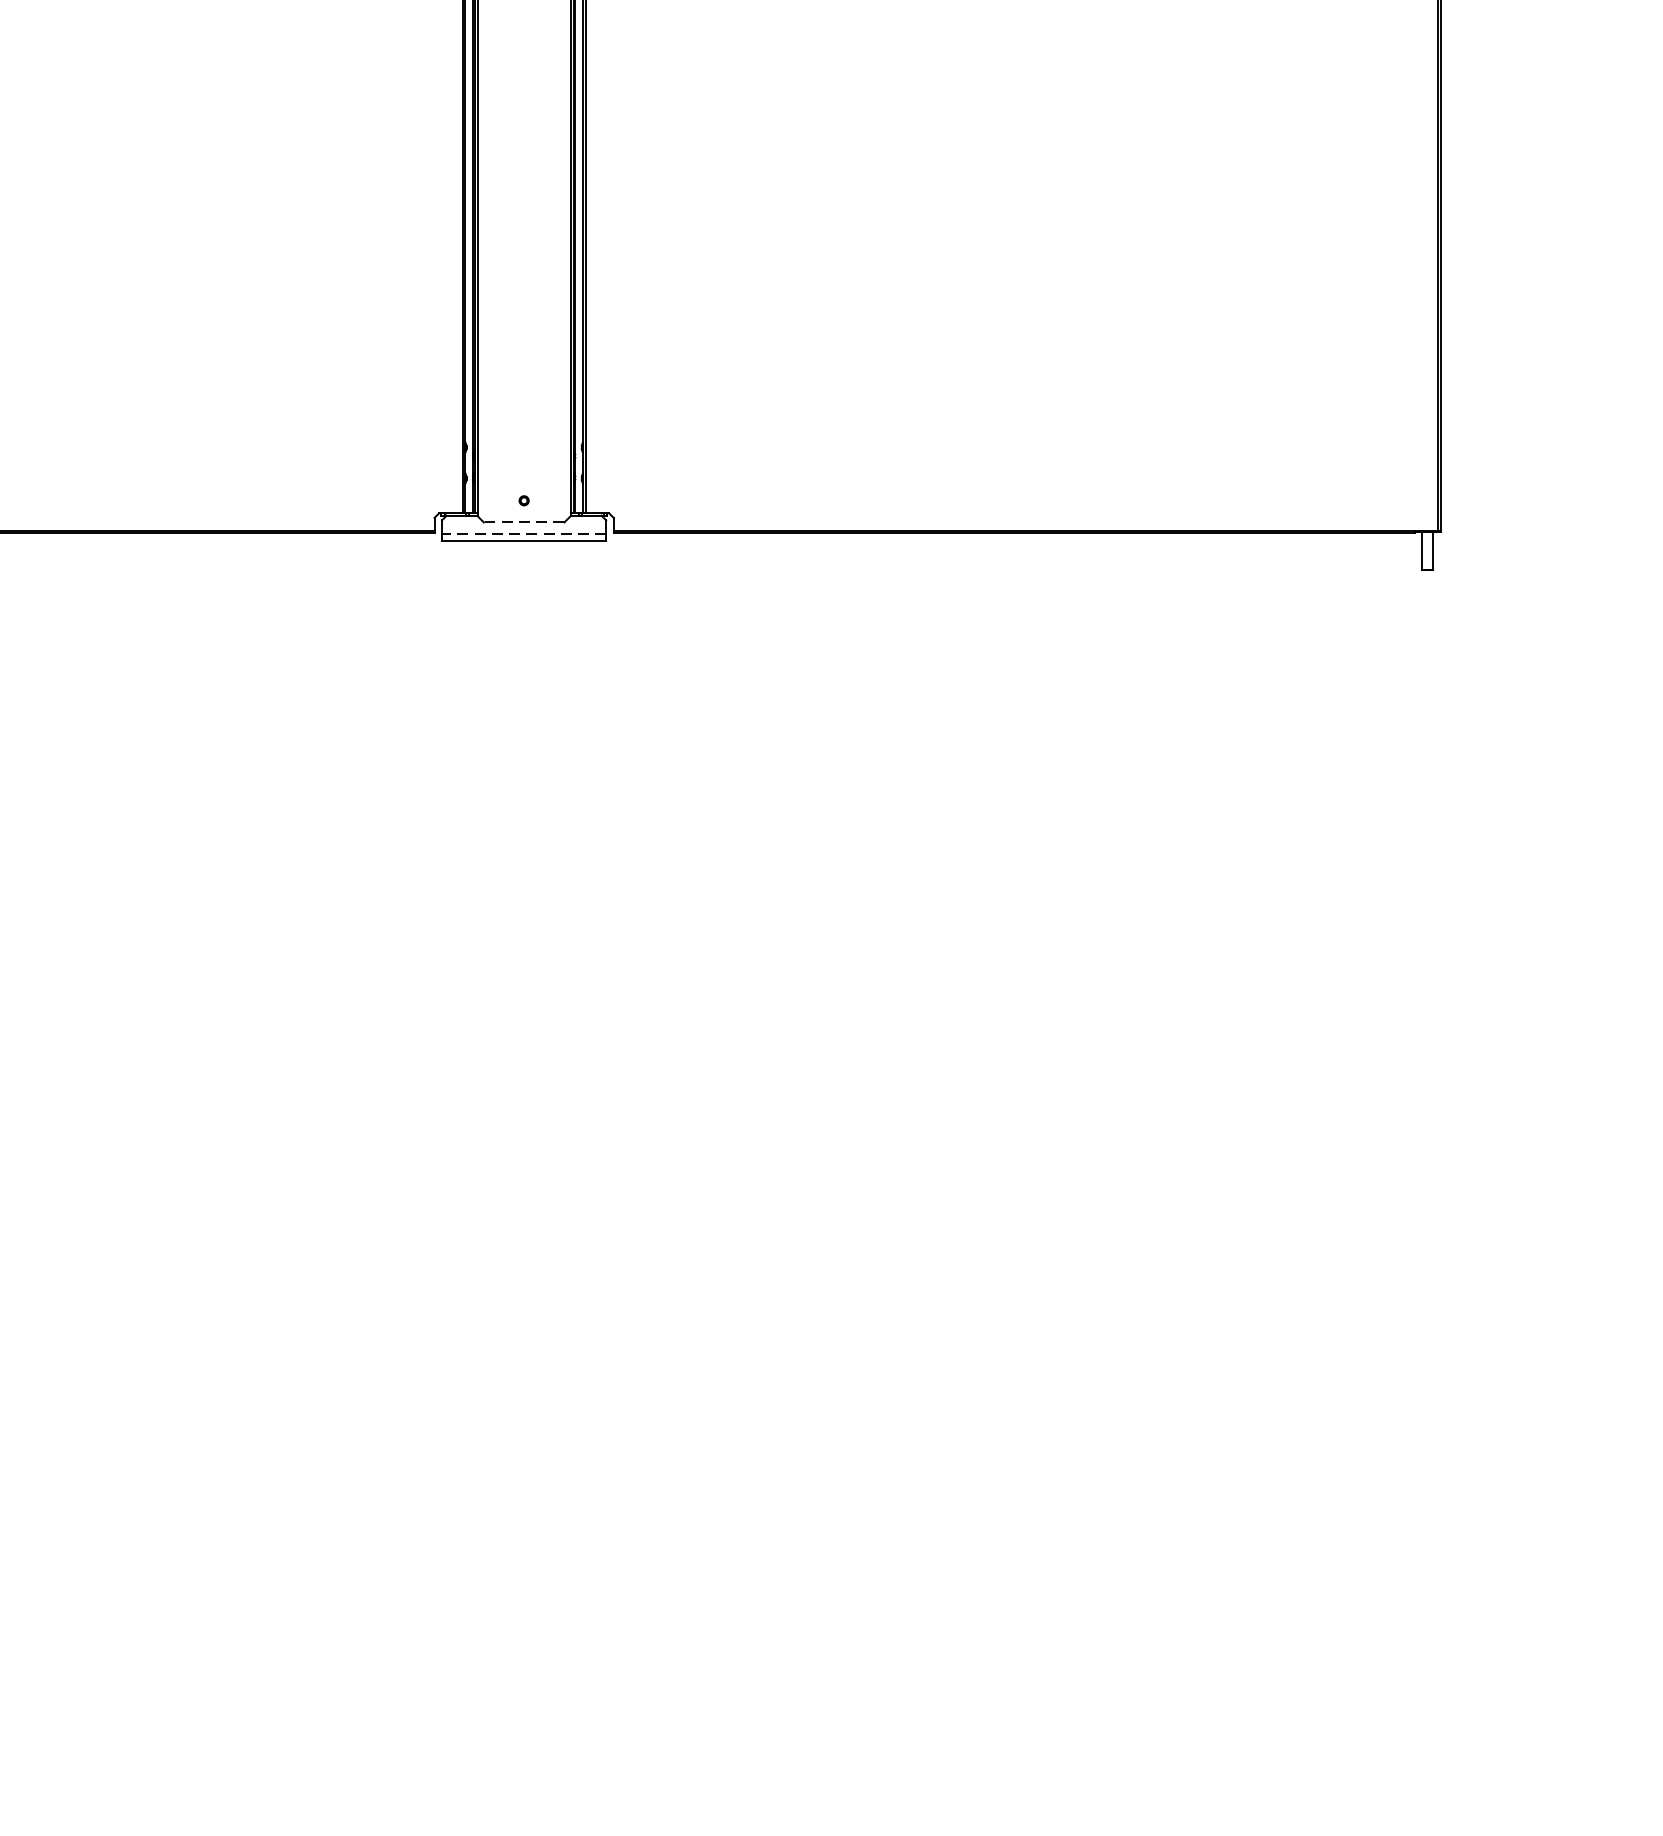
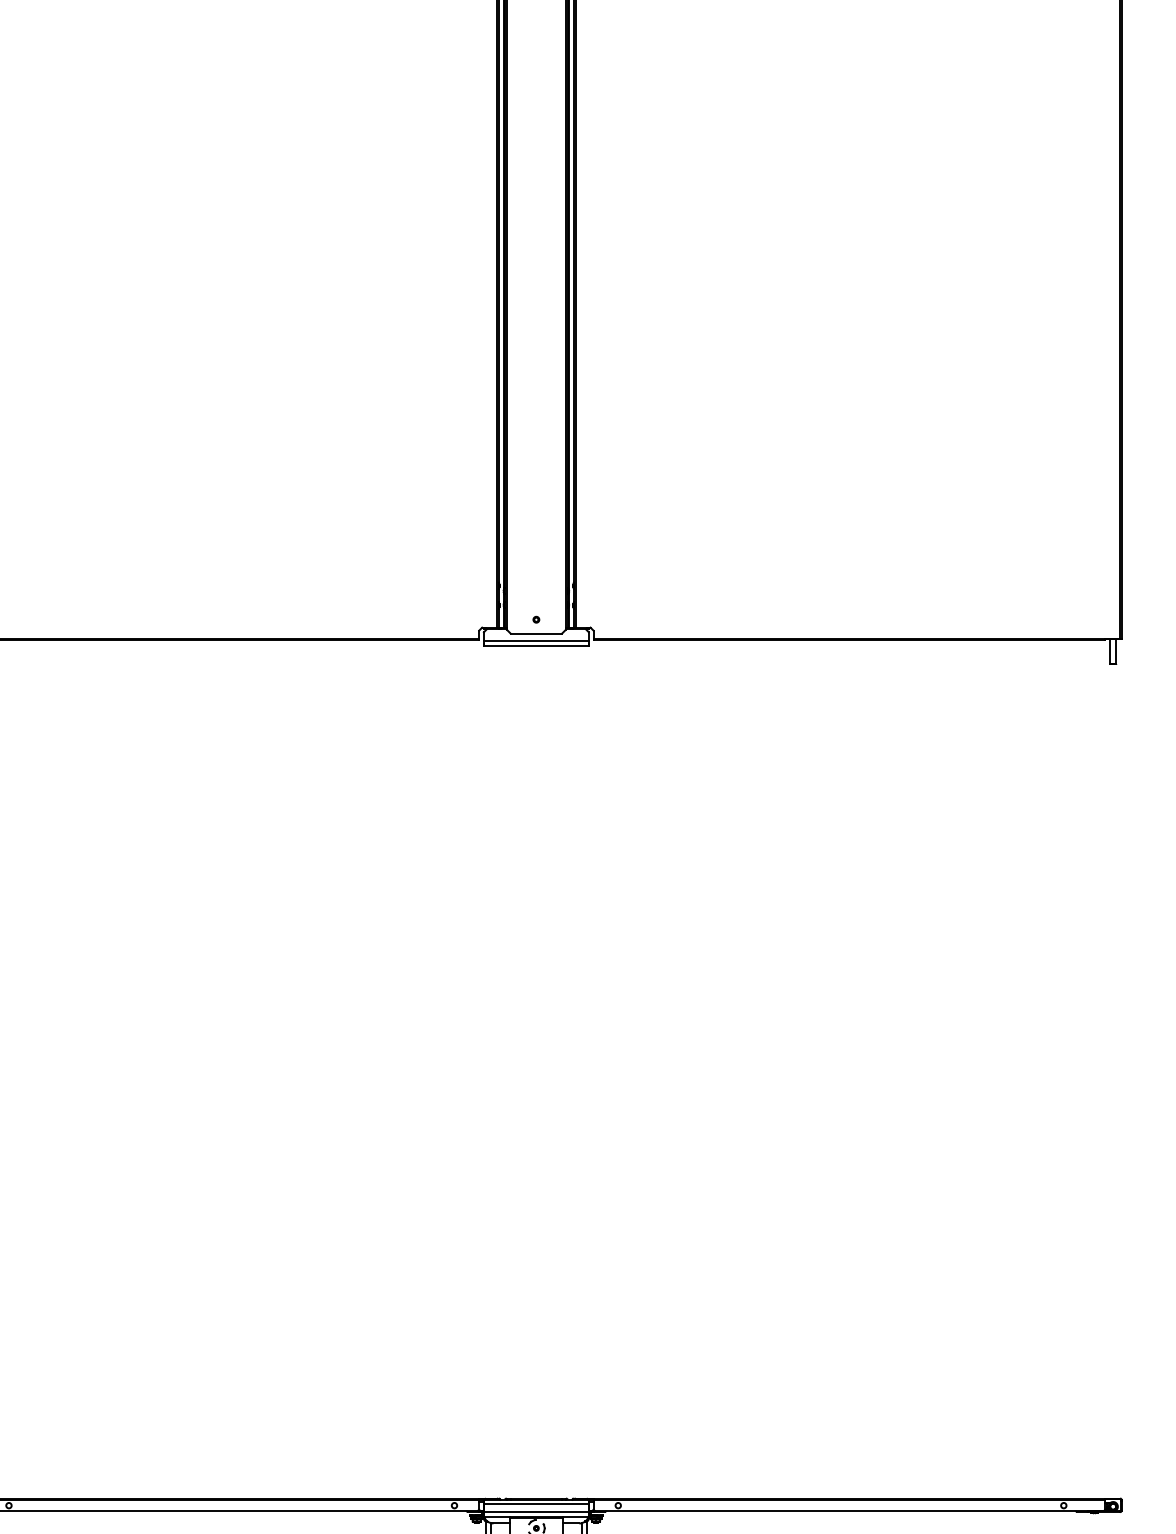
line: (524, 522) -> (536, 633), dashed -> solid
line: (522, 534) -> (535, 641), dashed -> solid

